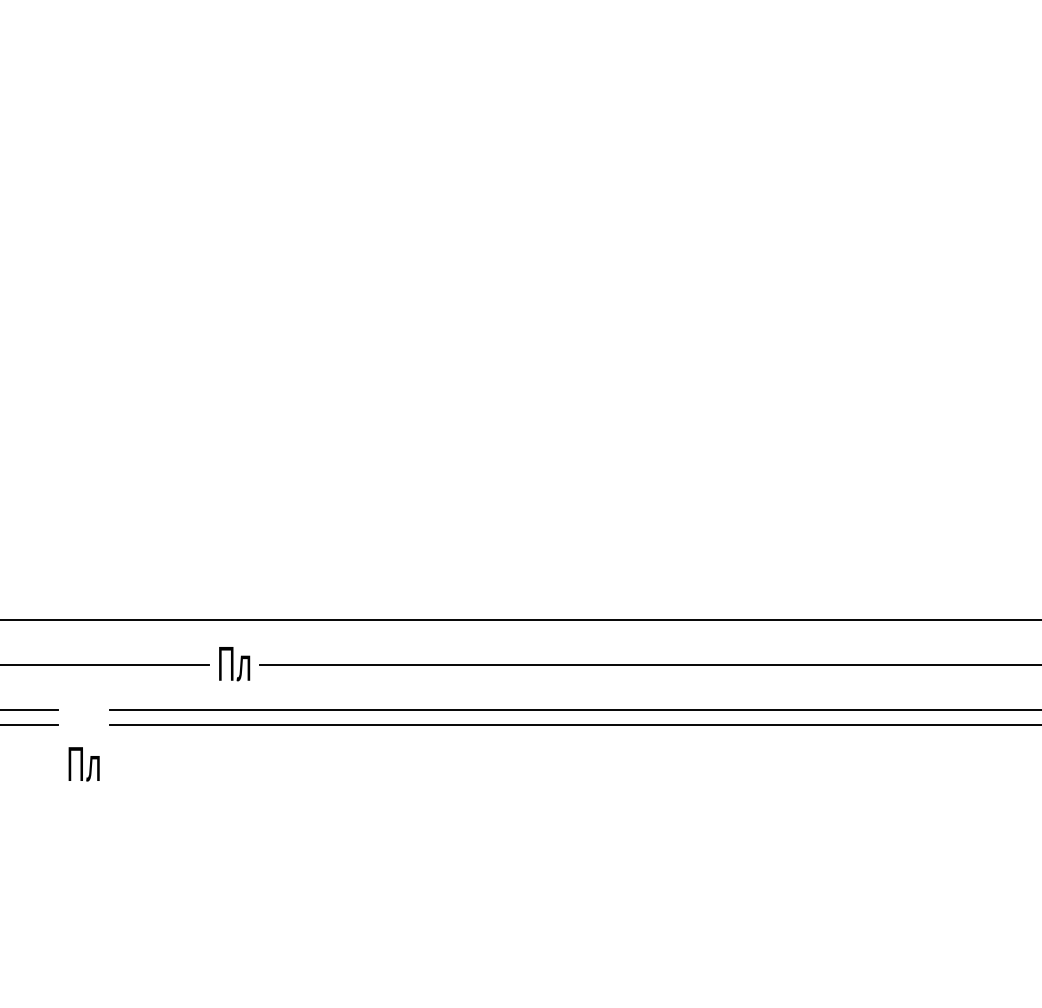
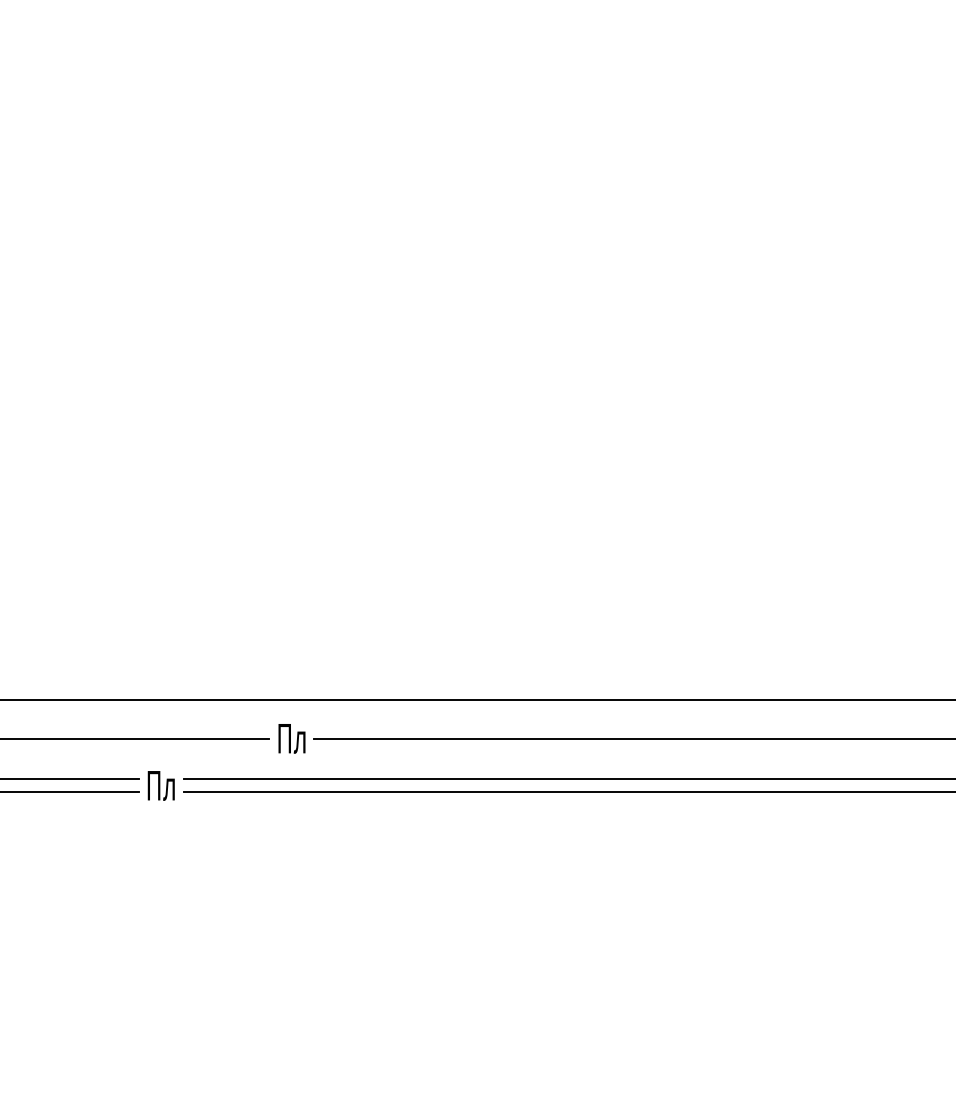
text: (83, 763) -> (160, 785), moved

